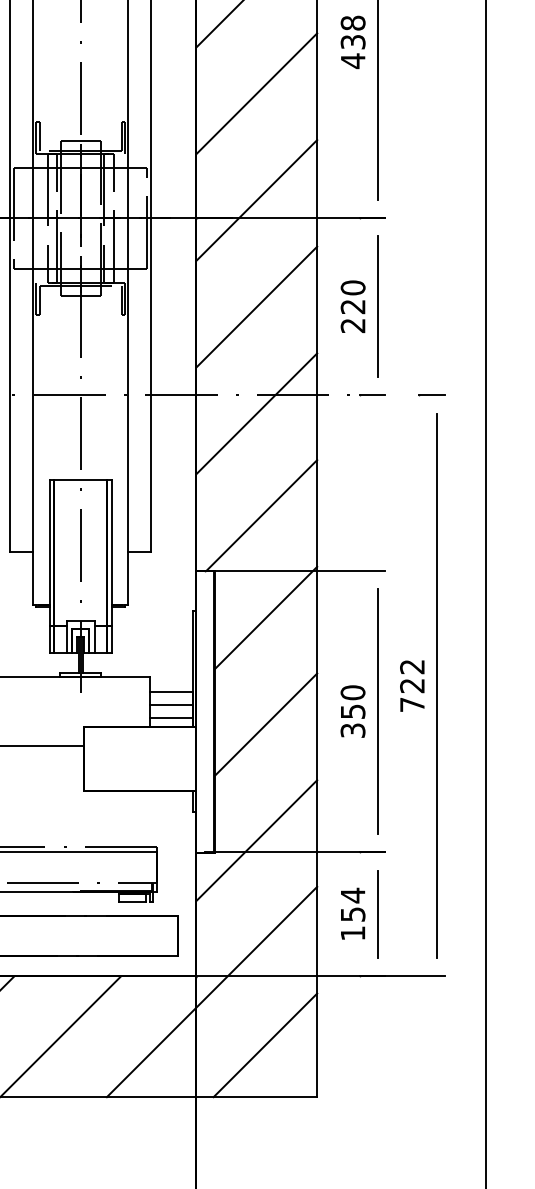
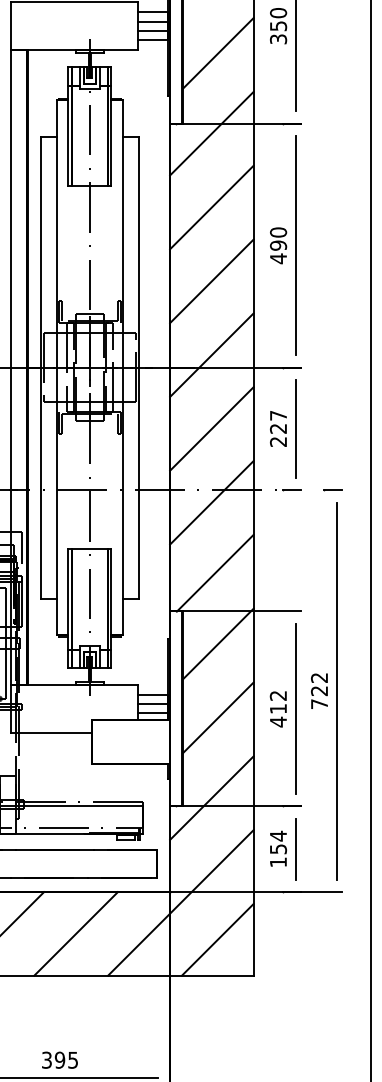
text: (353, 31) -> (278, 238), 438 -> 490
text: (353, 287) -> (278, 415), 220 -> 227
text: (353, 711) -> (278, 708), 350 -> 412

